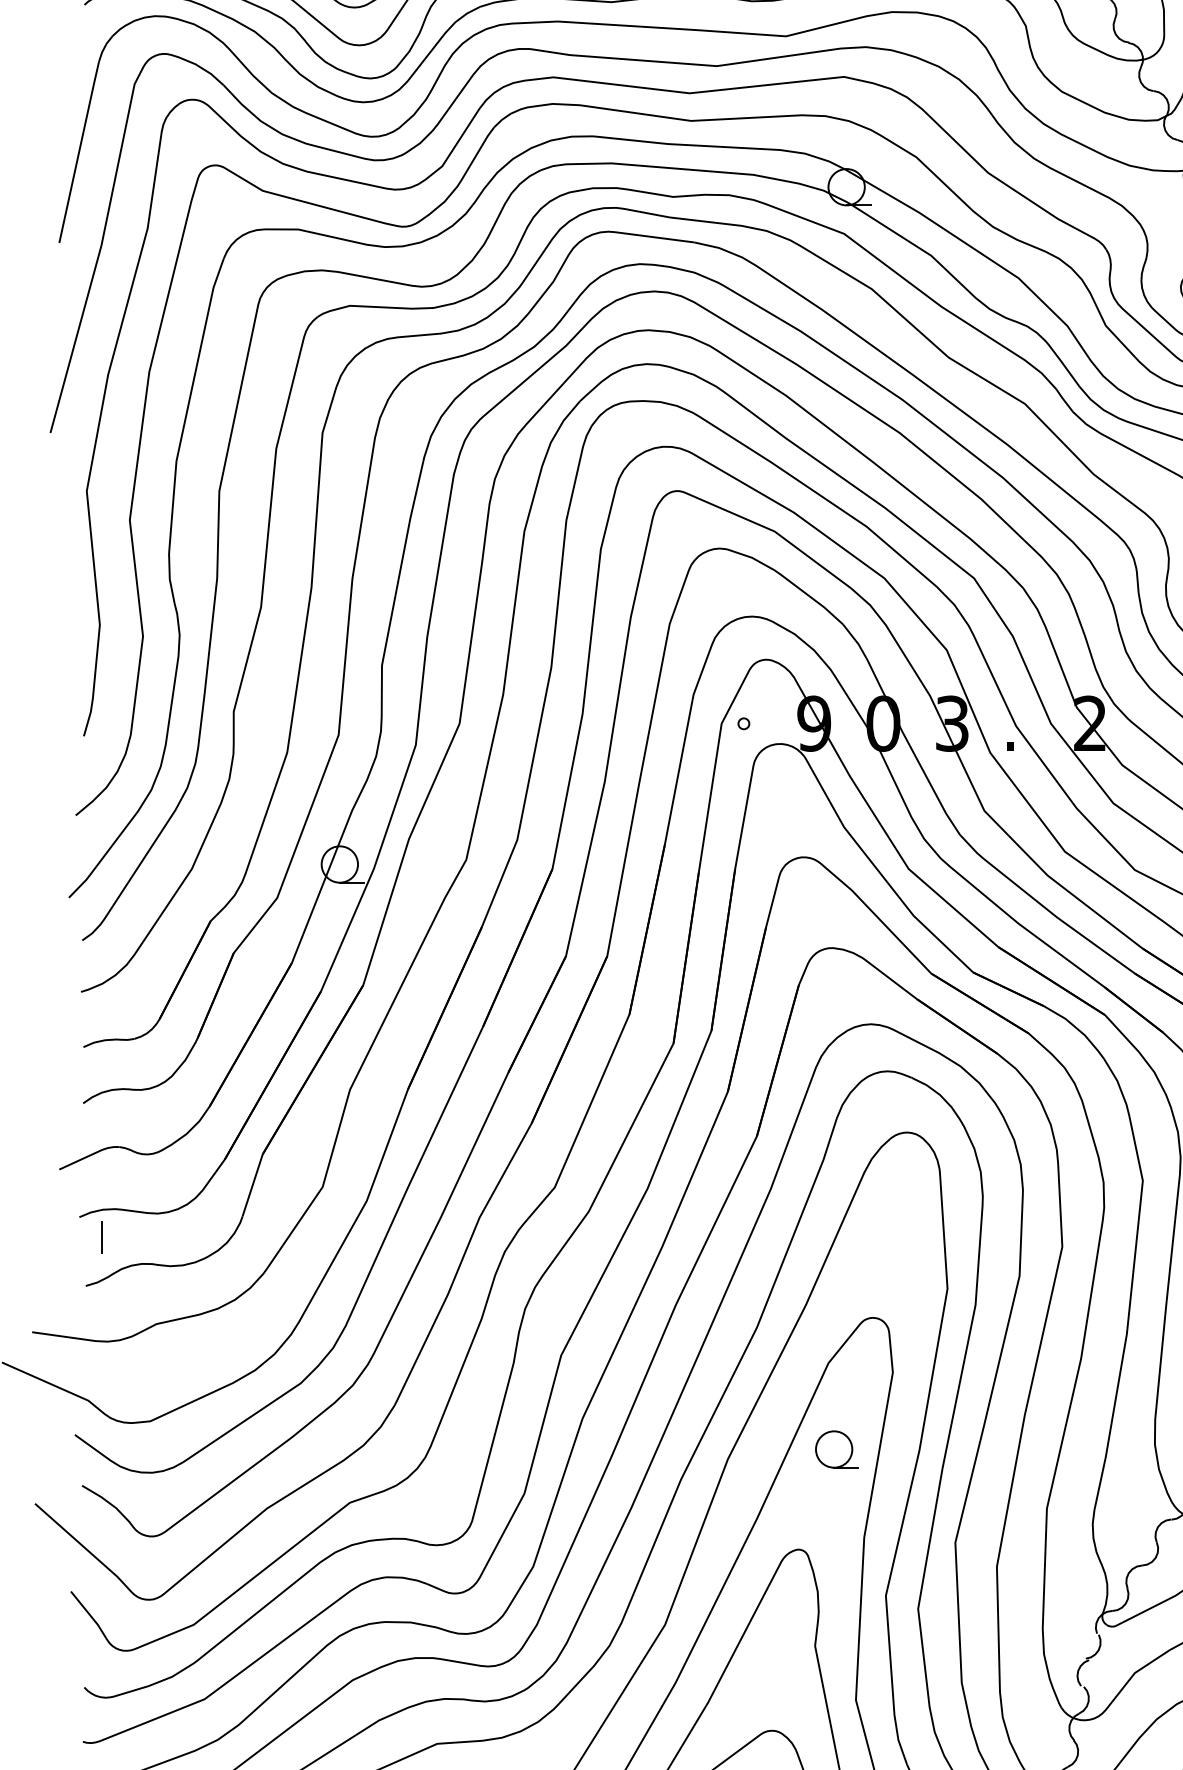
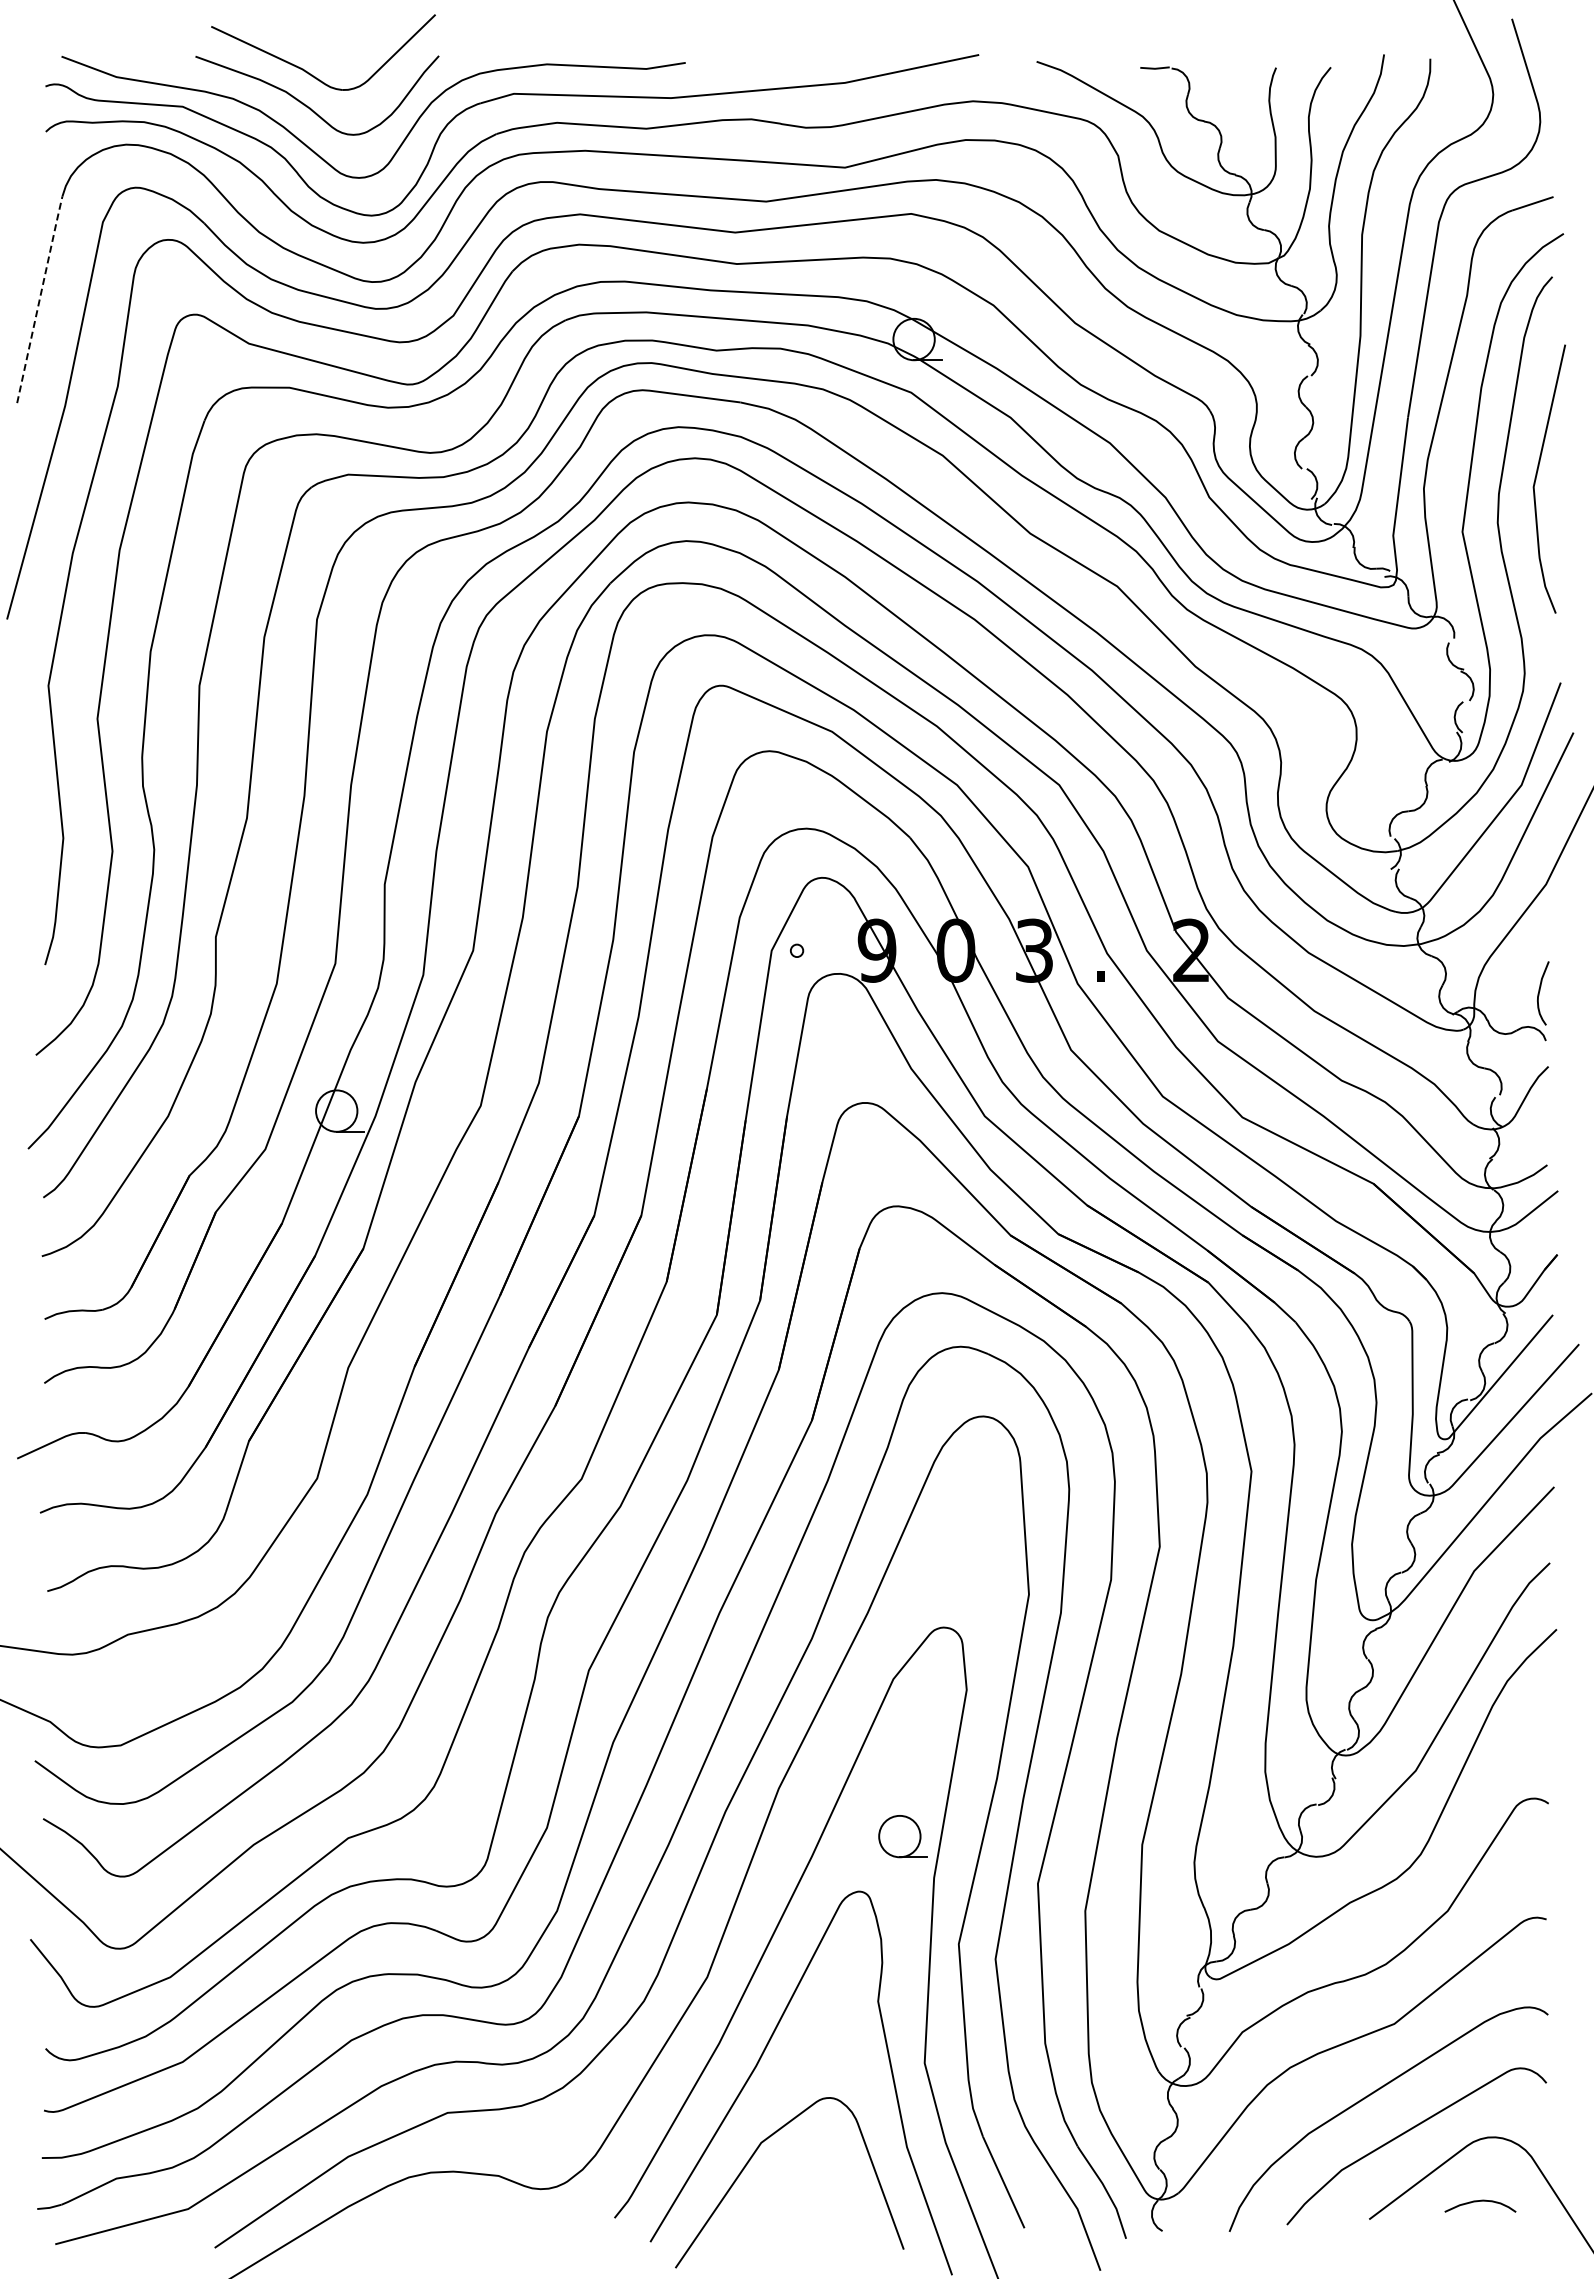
line: (78, 152) -> (39, 299), solid -> dashed
line: (101, 1237) -> (65, 1535), removed
part: (836, 1449) -> (902, 1836), moved

